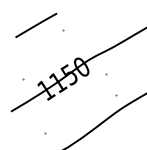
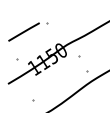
line: (36, 24) -> (24, 31), moved

